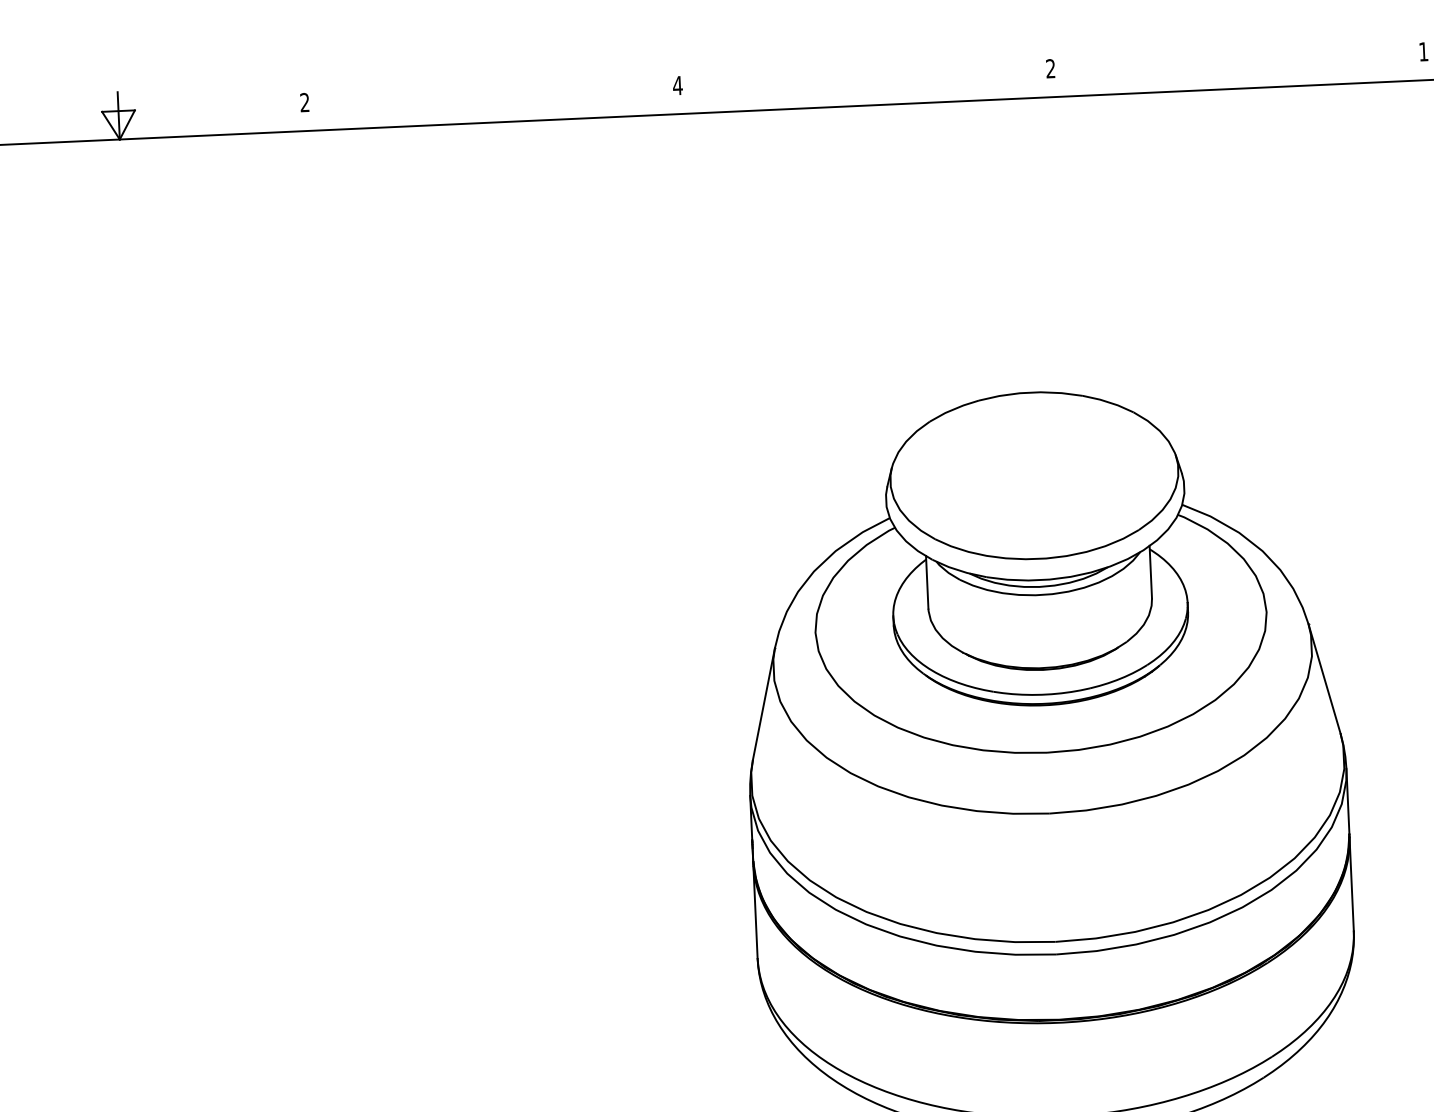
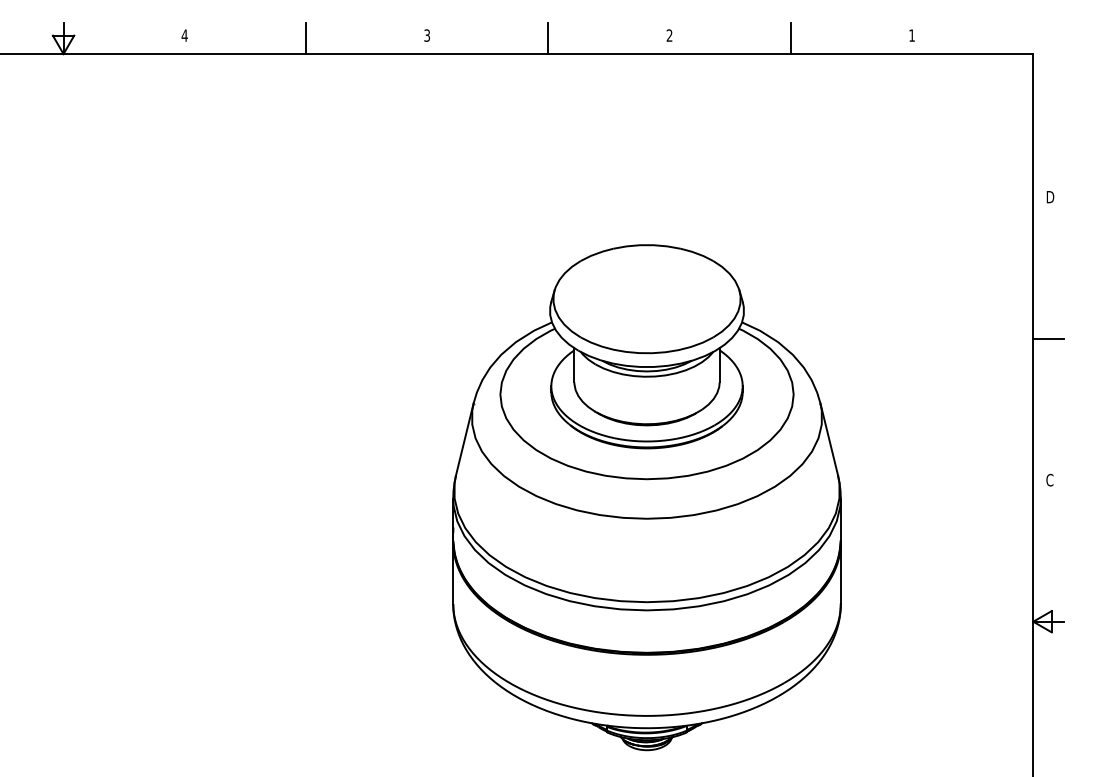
line: (1236, 64) -> (790, 38), added
line: (864, 81) -> (548, 38), added
text: (678, 85) -> (427, 35), 4 -> 3
line: (492, 98) -> (306, 38), added
text: (304, 102) -> (184, 35), 2 -> 4

